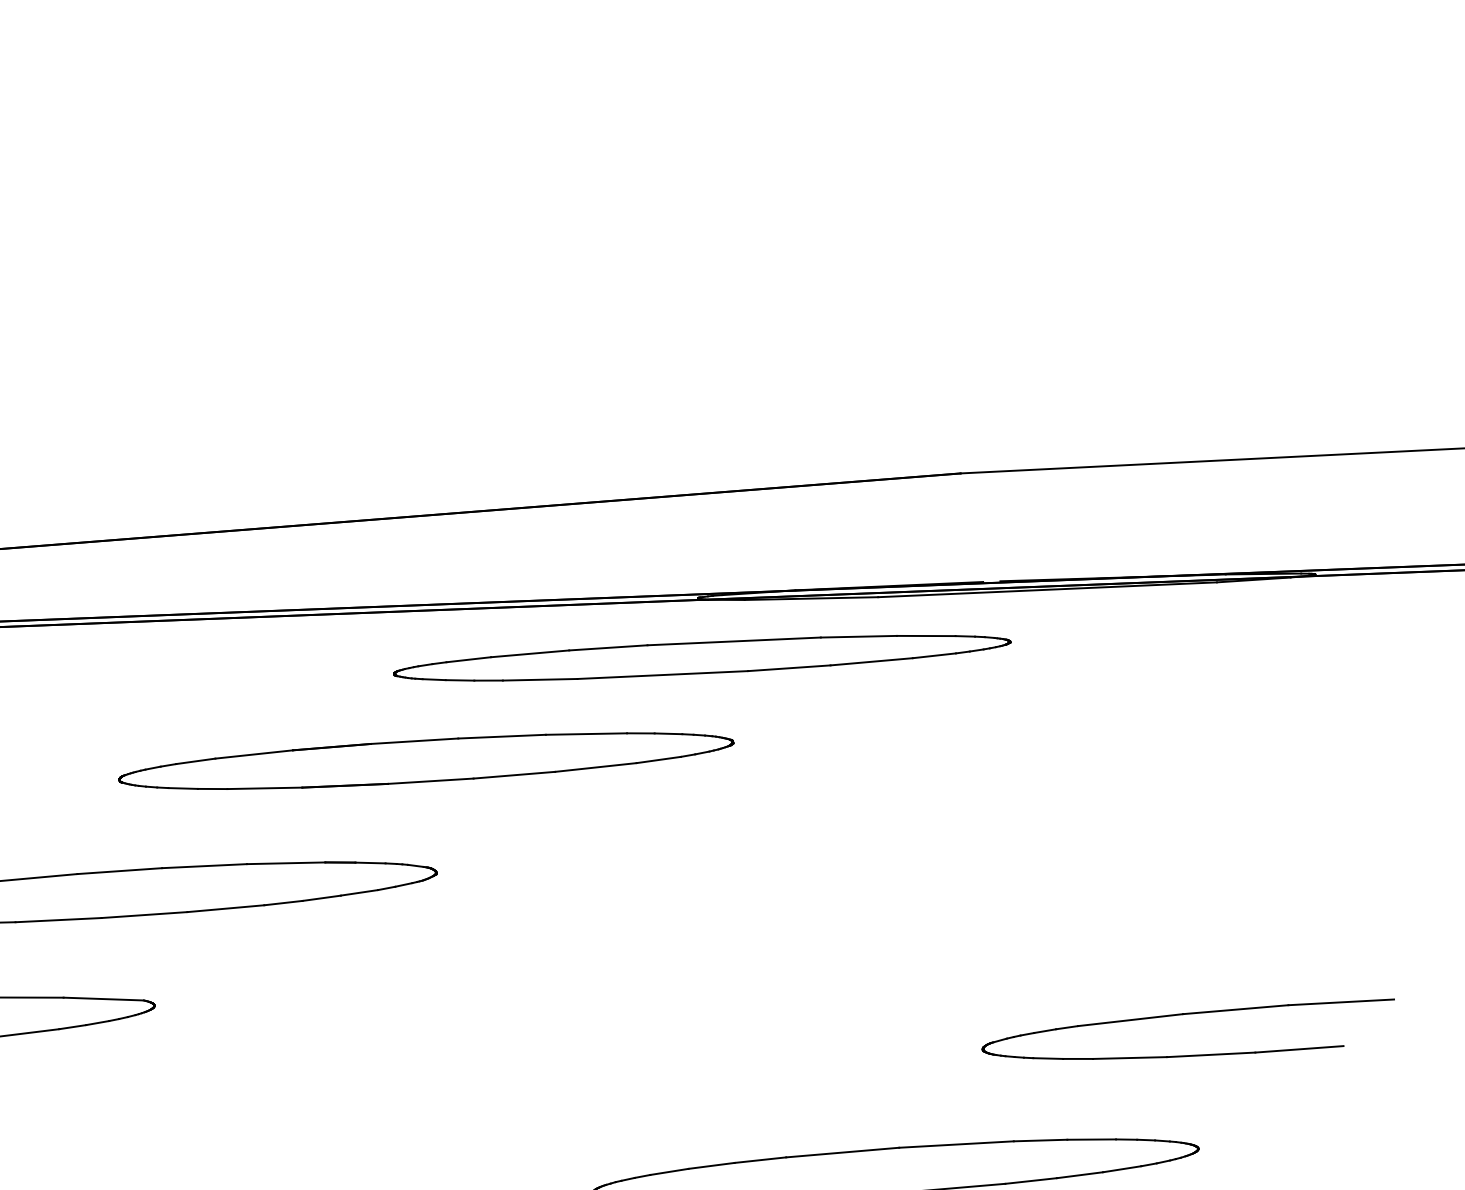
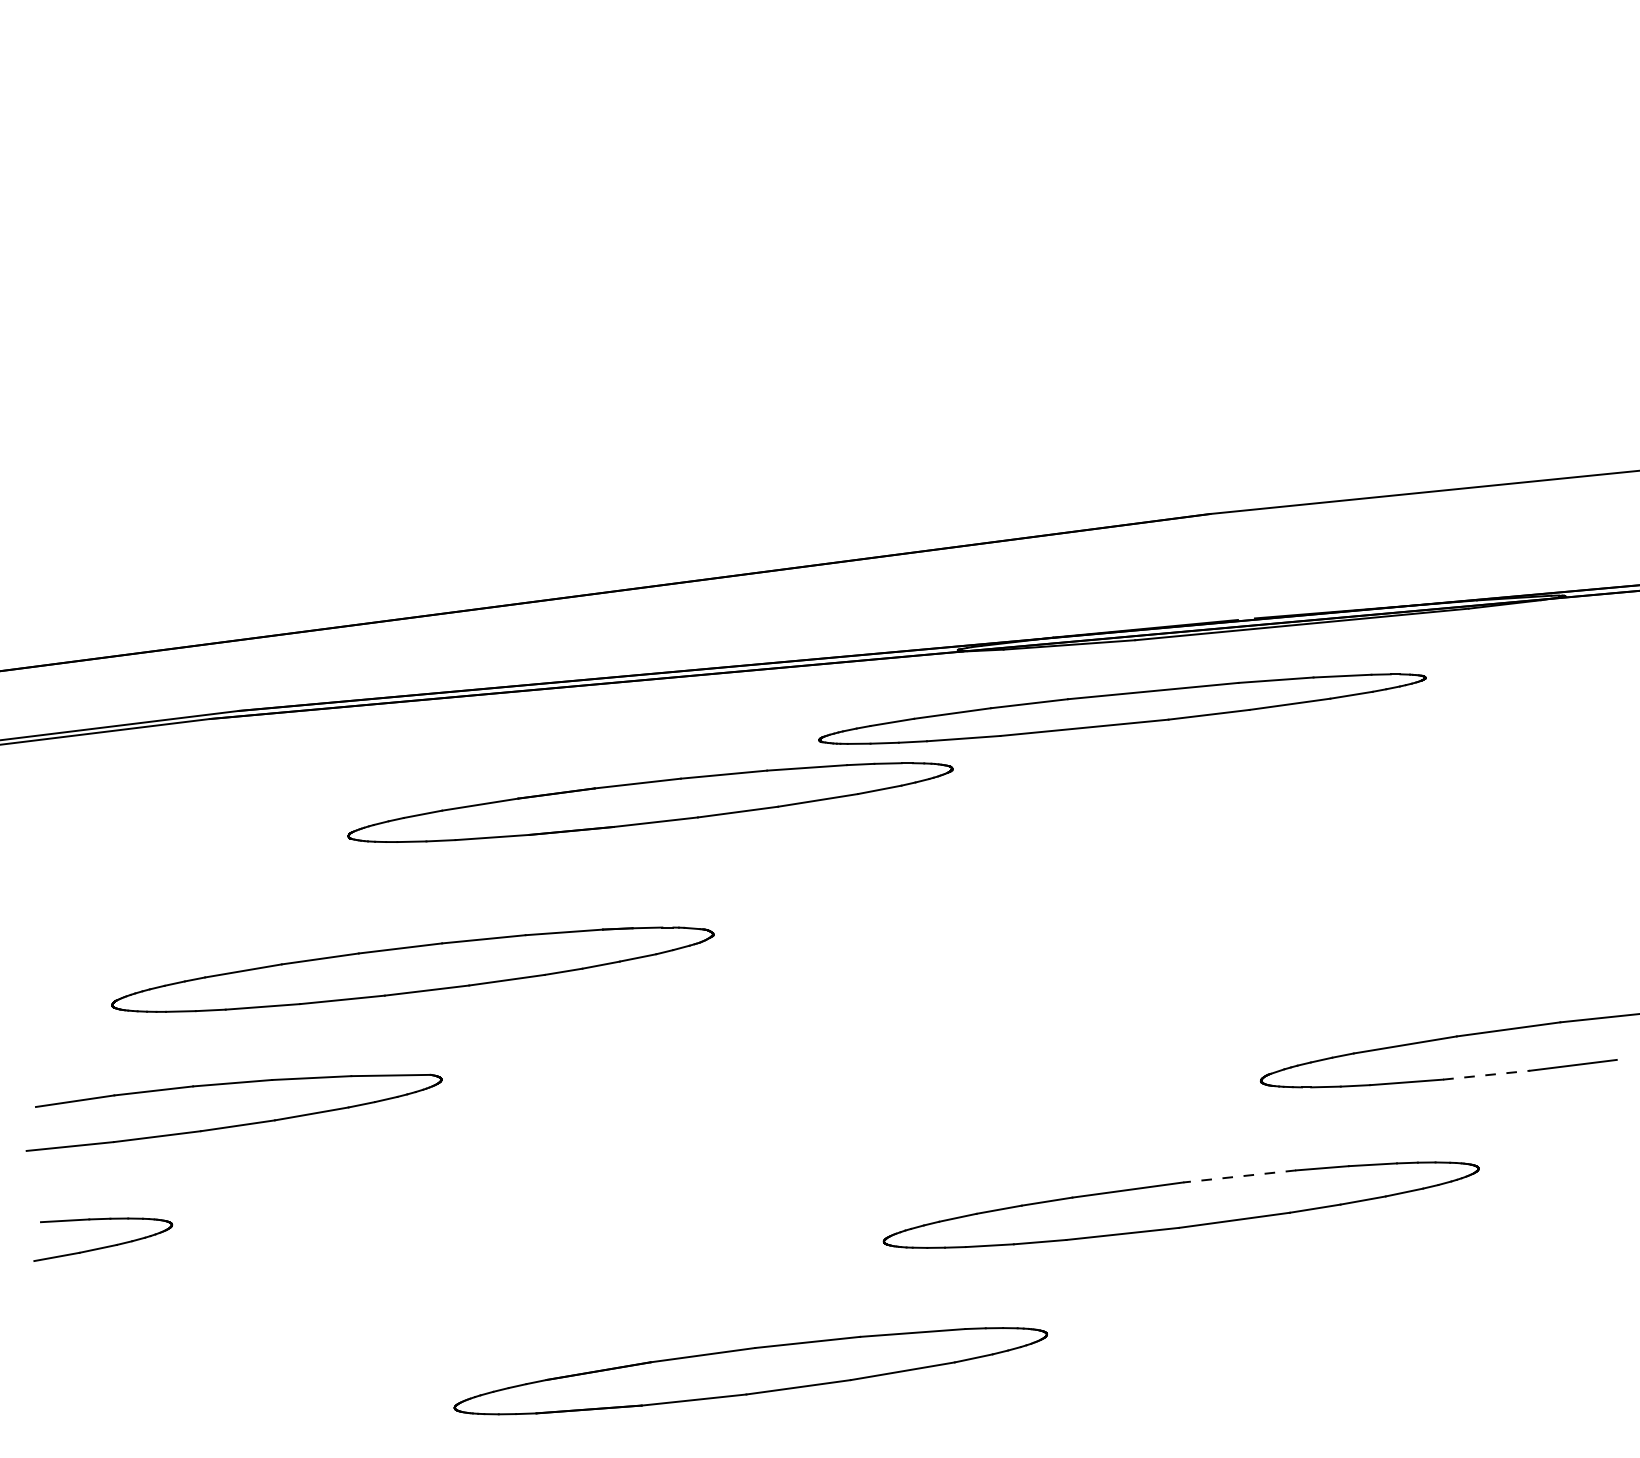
part: (702, 657) -> (1122, 708), moved
part: (426, 761) -> (650, 802), moved
line: (1211, 1055) -> (1486, 1075), solid -> dashed
line: (956, 1144) -> (1239, 1176), solid -> dashed

